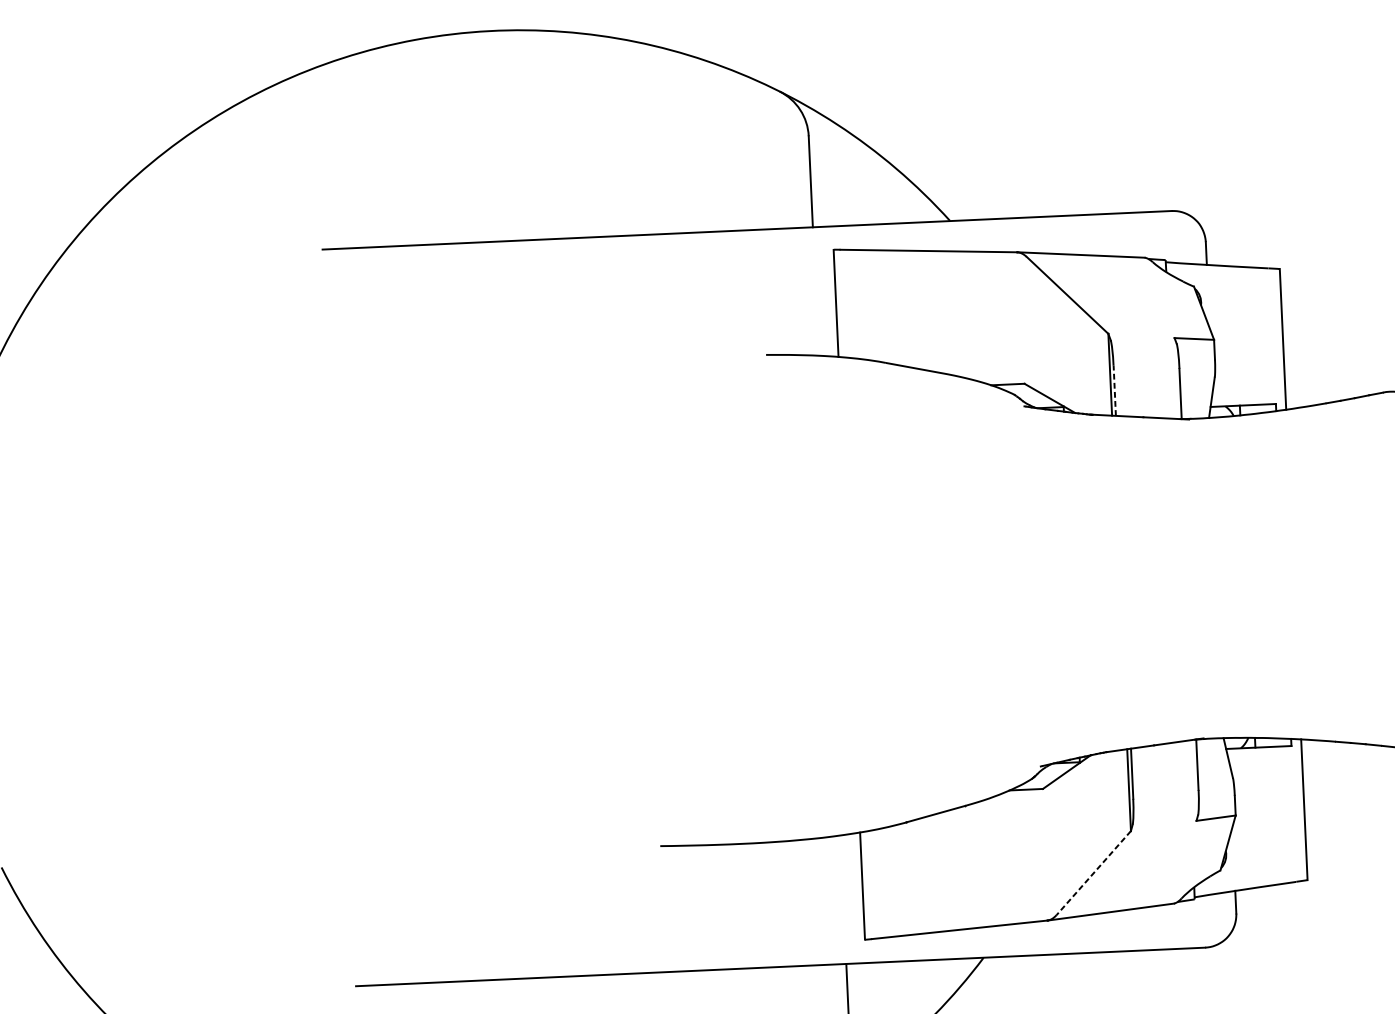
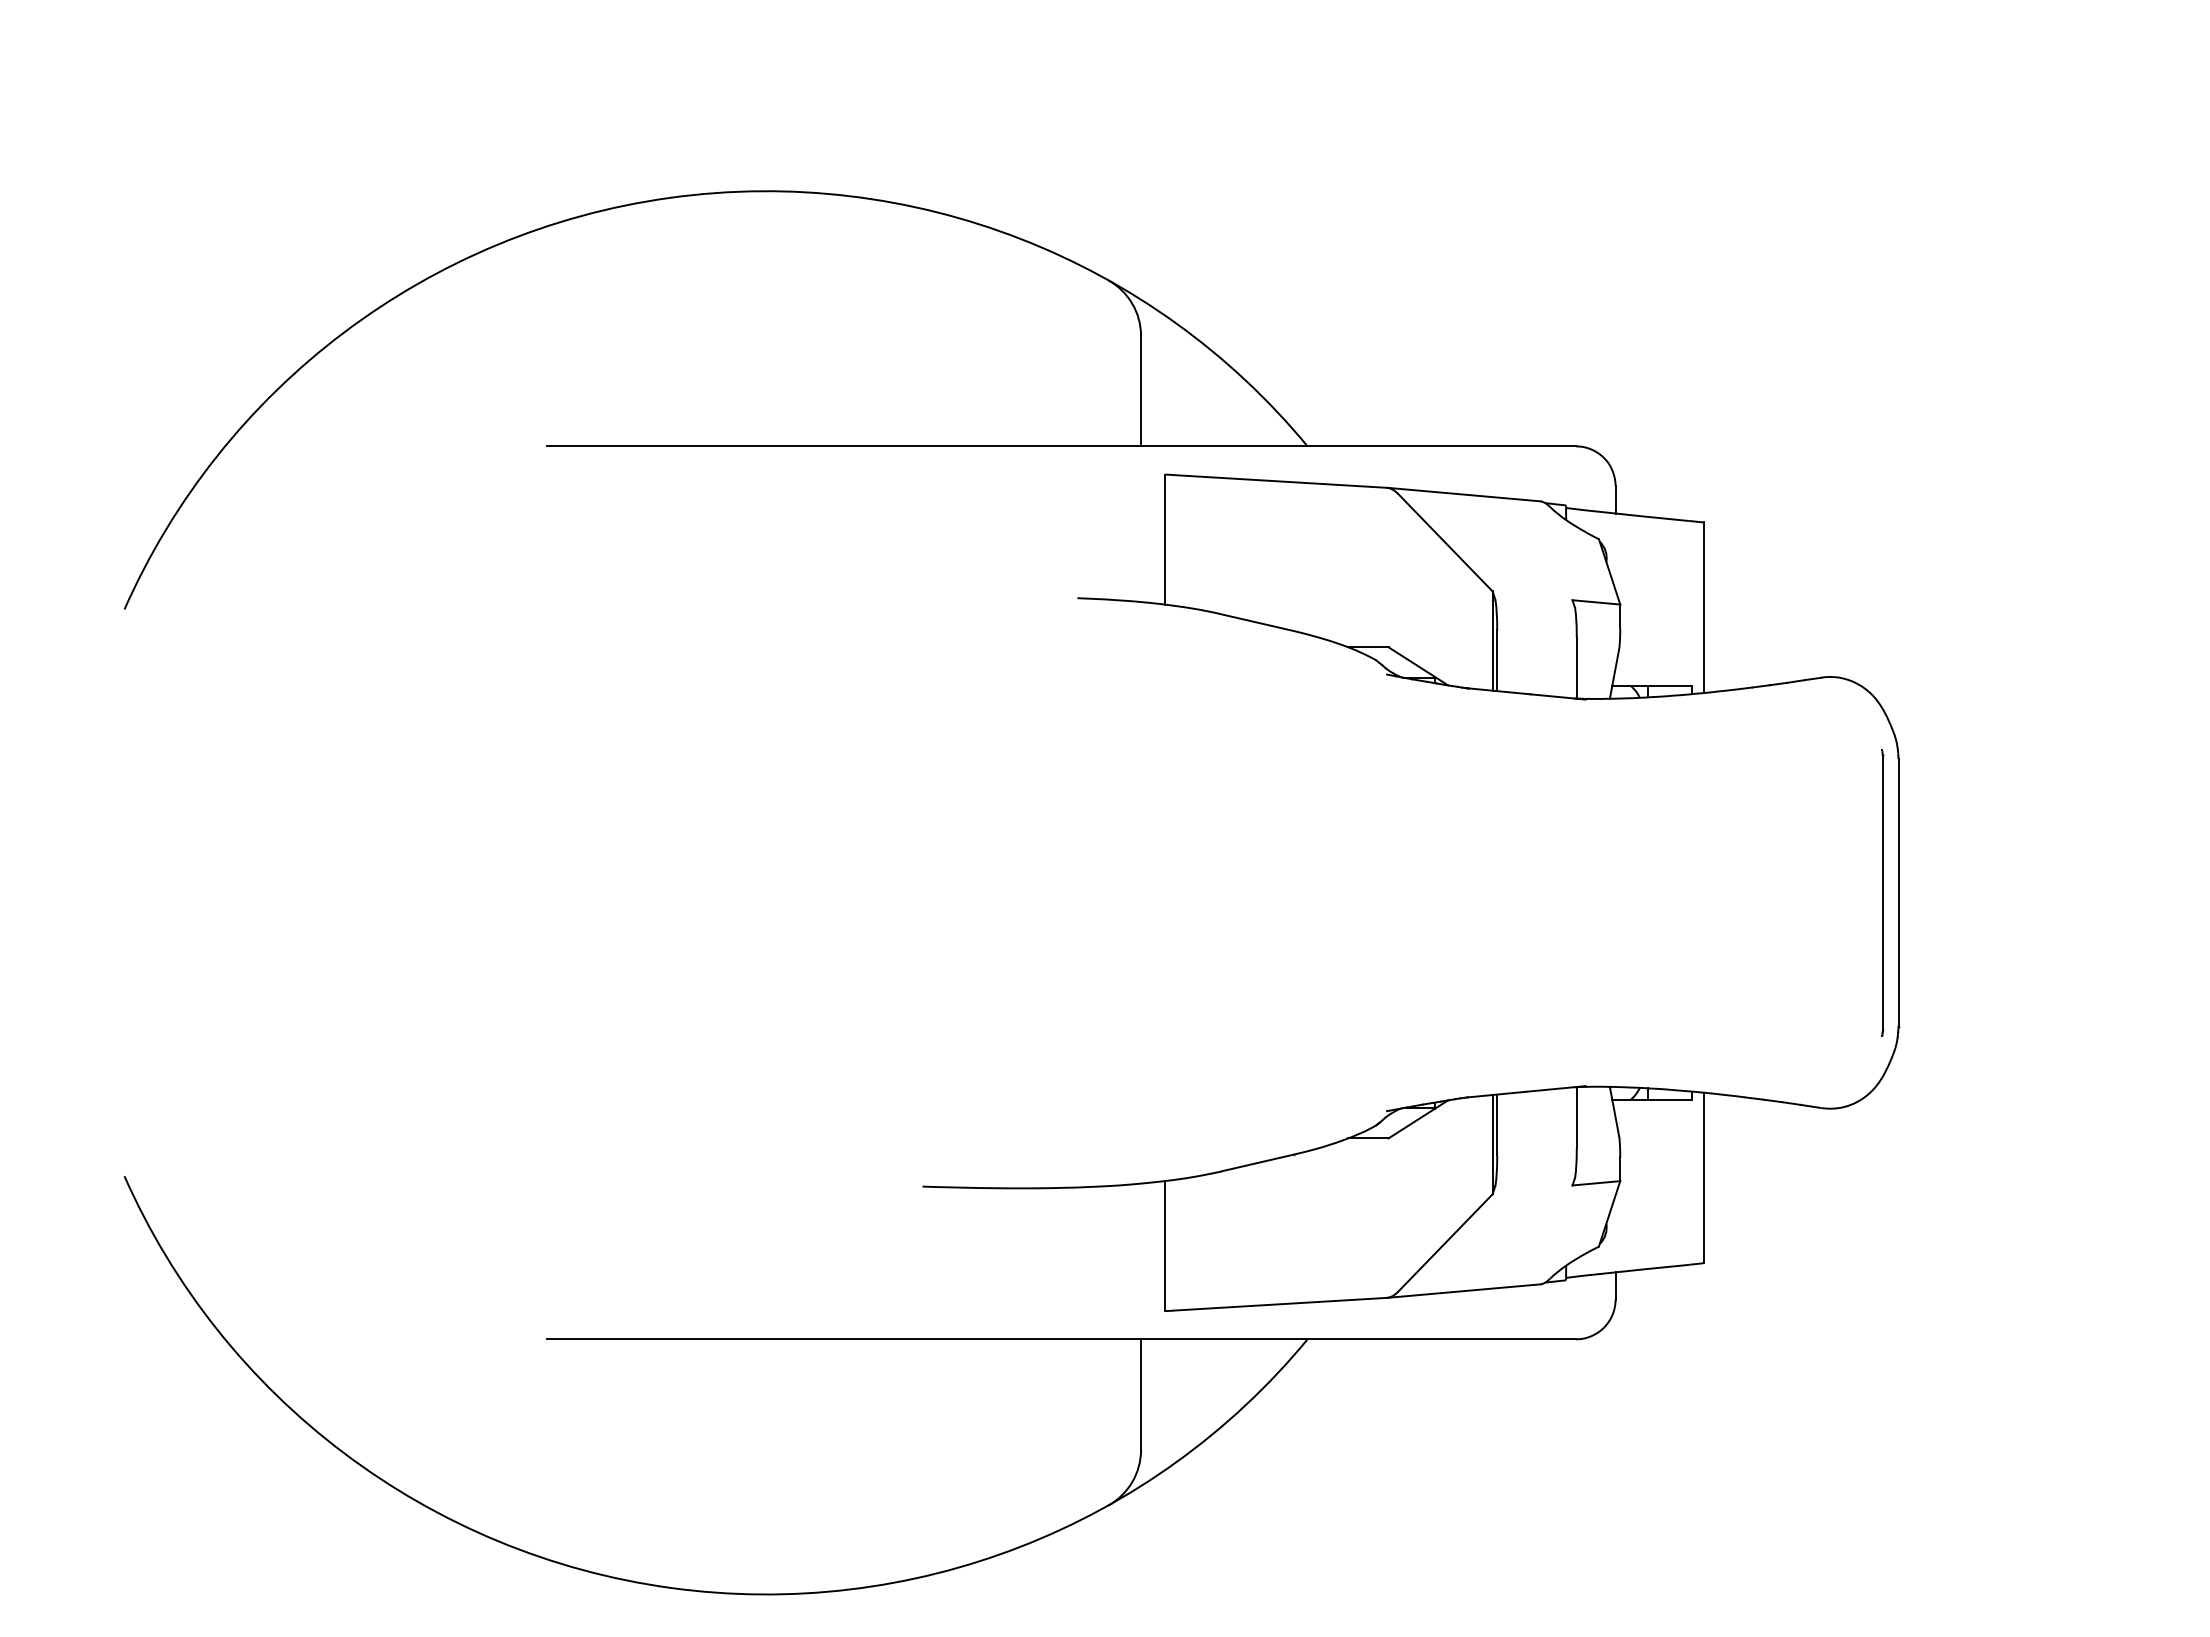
line: (1114, 390) -> (1497, 660), dashed -> solid
line: (1093, 873) -> (1445, 1243), dashed -> solid

